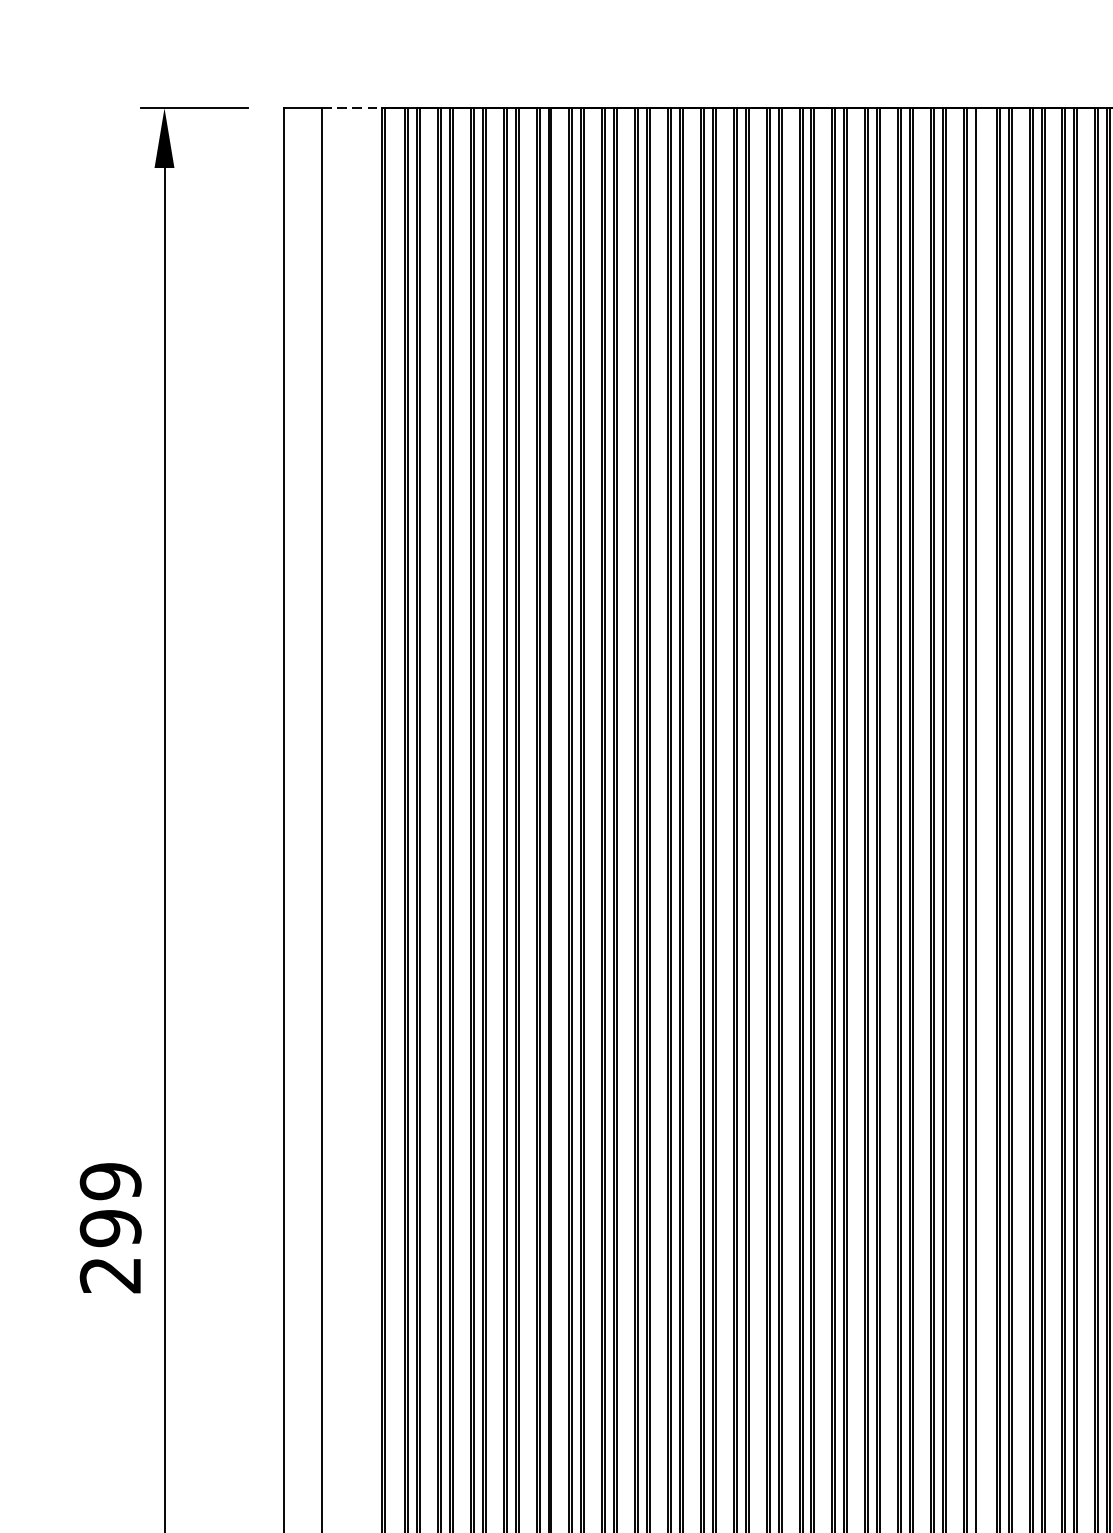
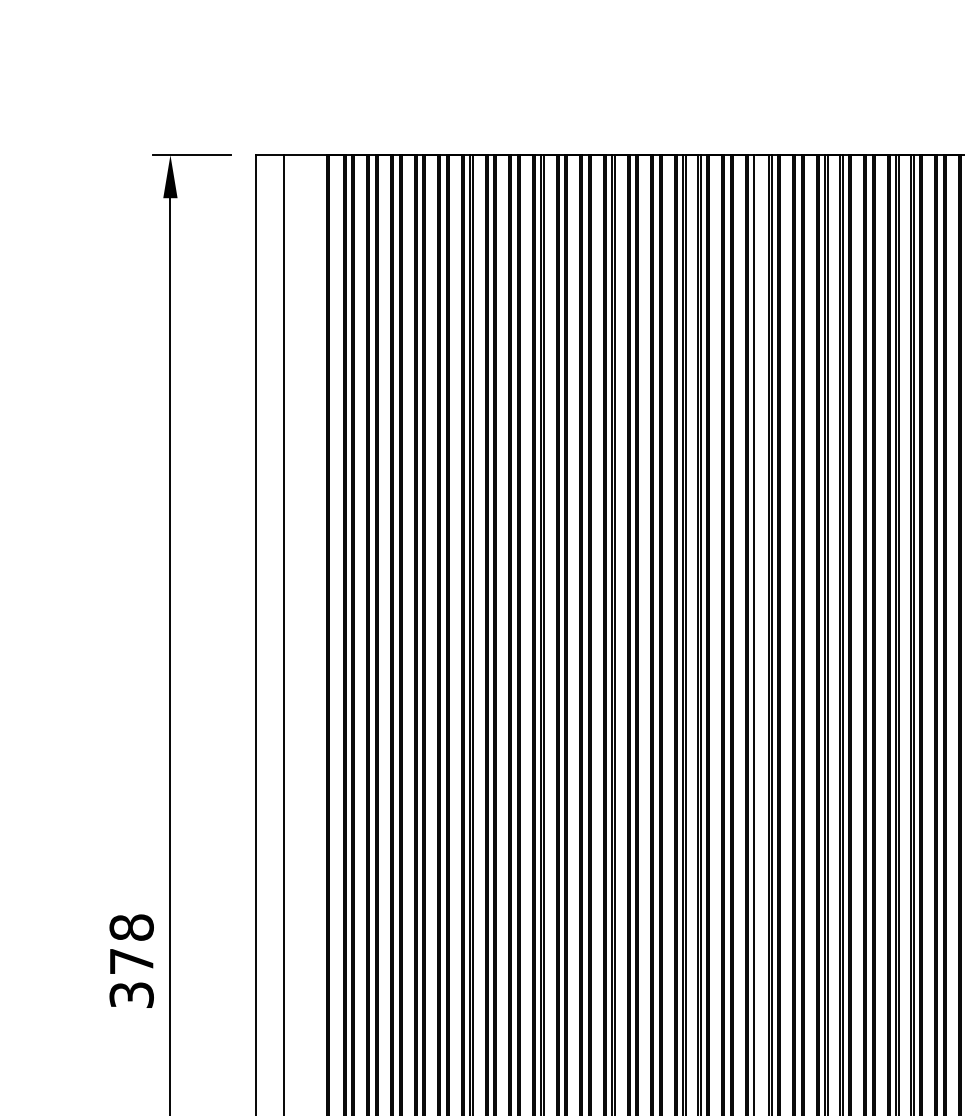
line: (352, 108) -> (305, 155), dashed -> solid
text: (110, 1228) -> (131, 961), 299 -> 378

